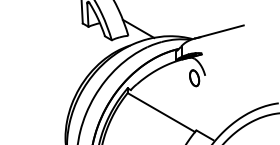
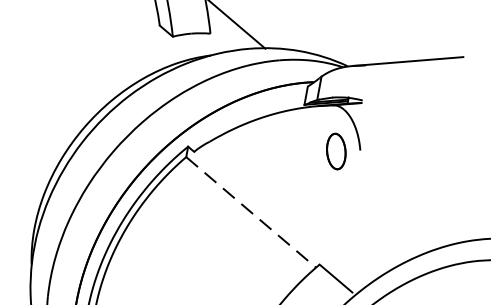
line: (161, 112) -> (251, 212), solid -> dashed

